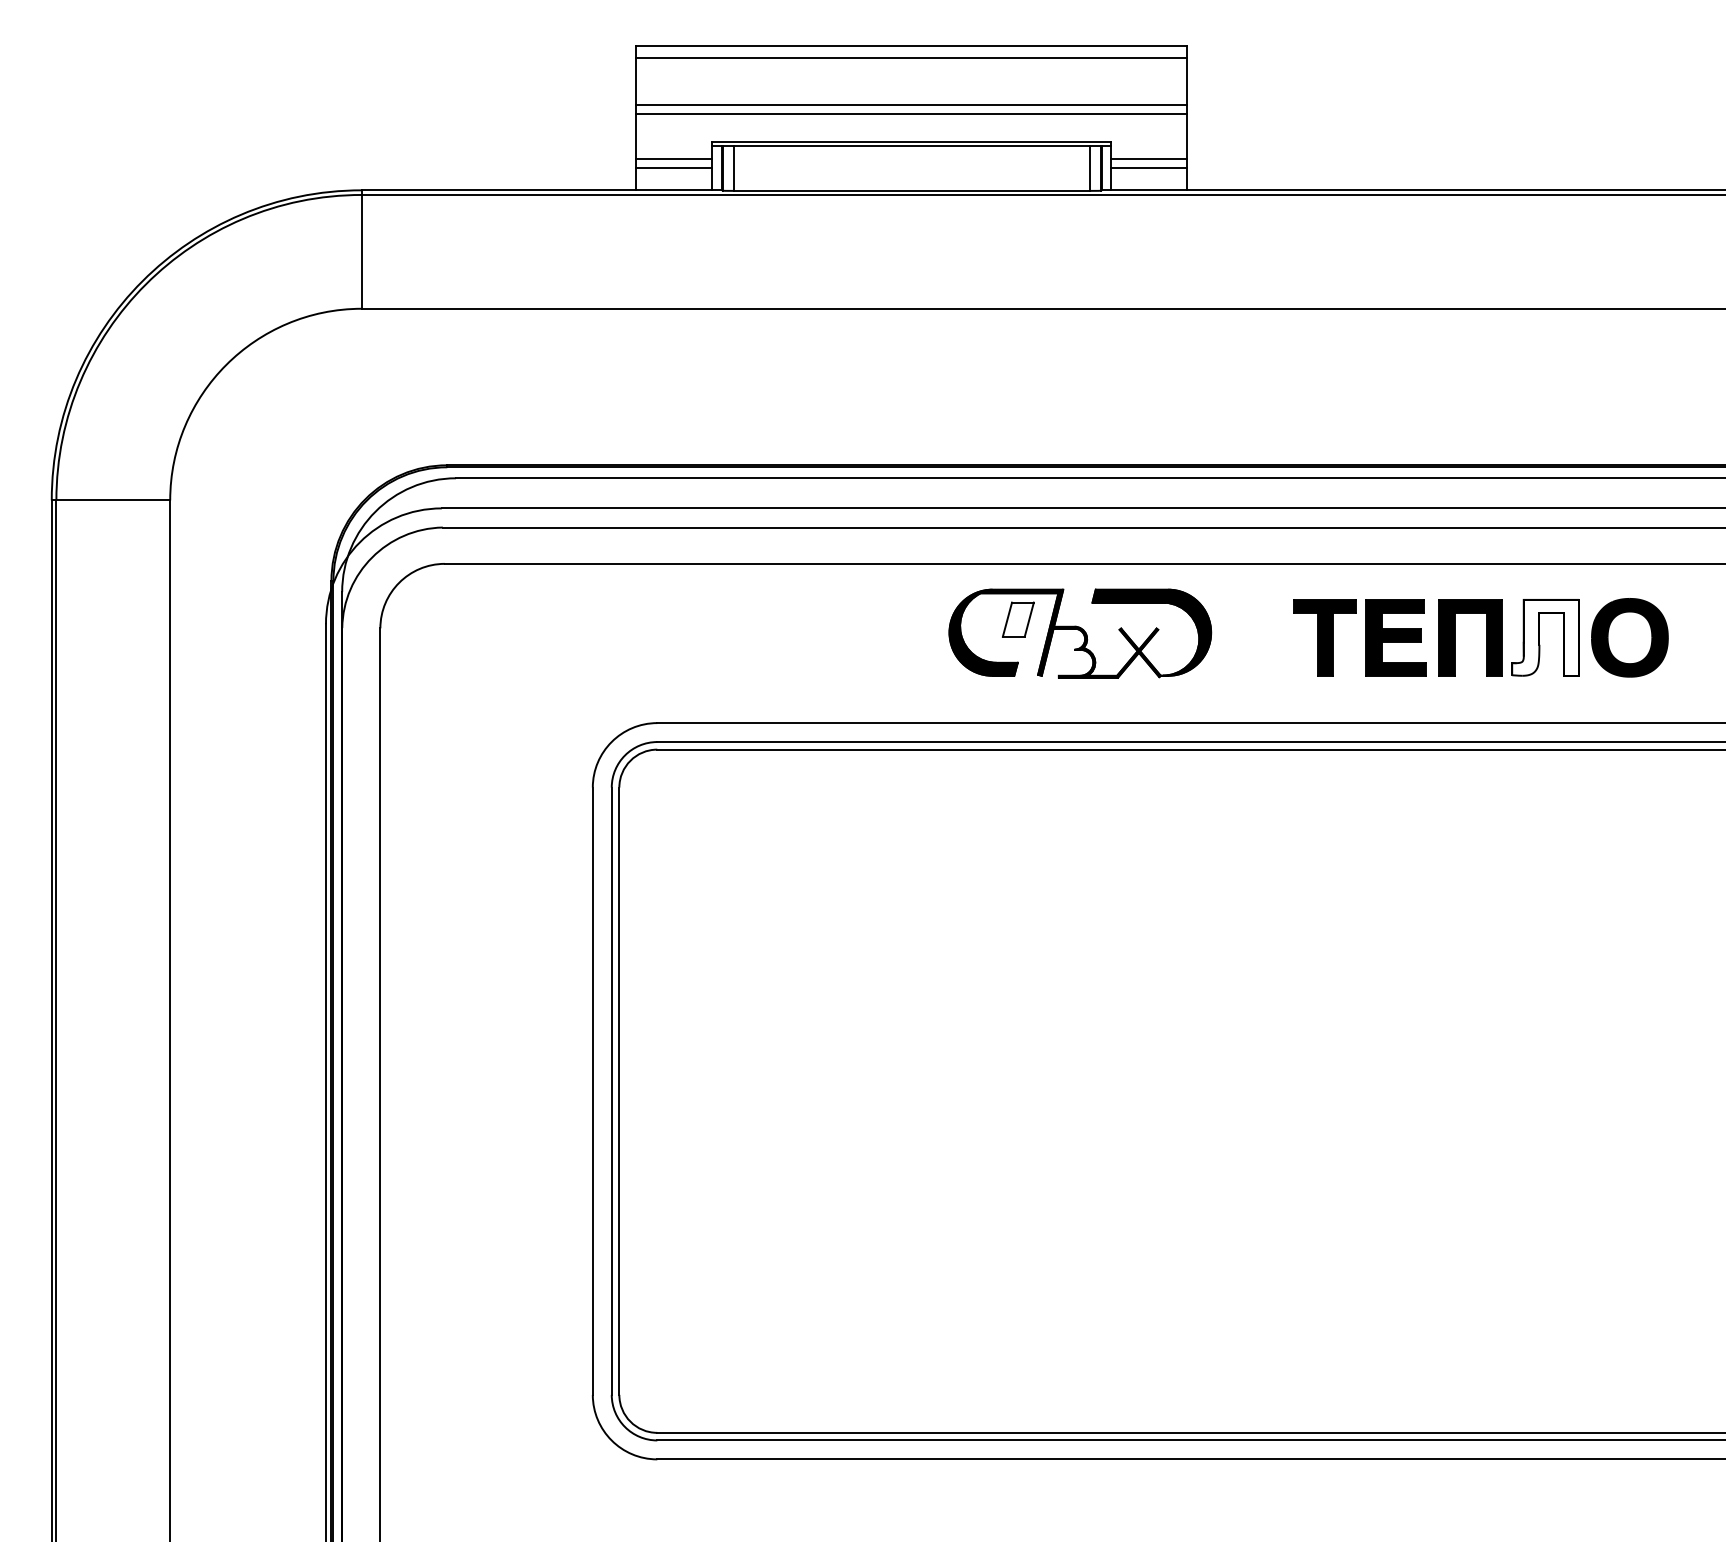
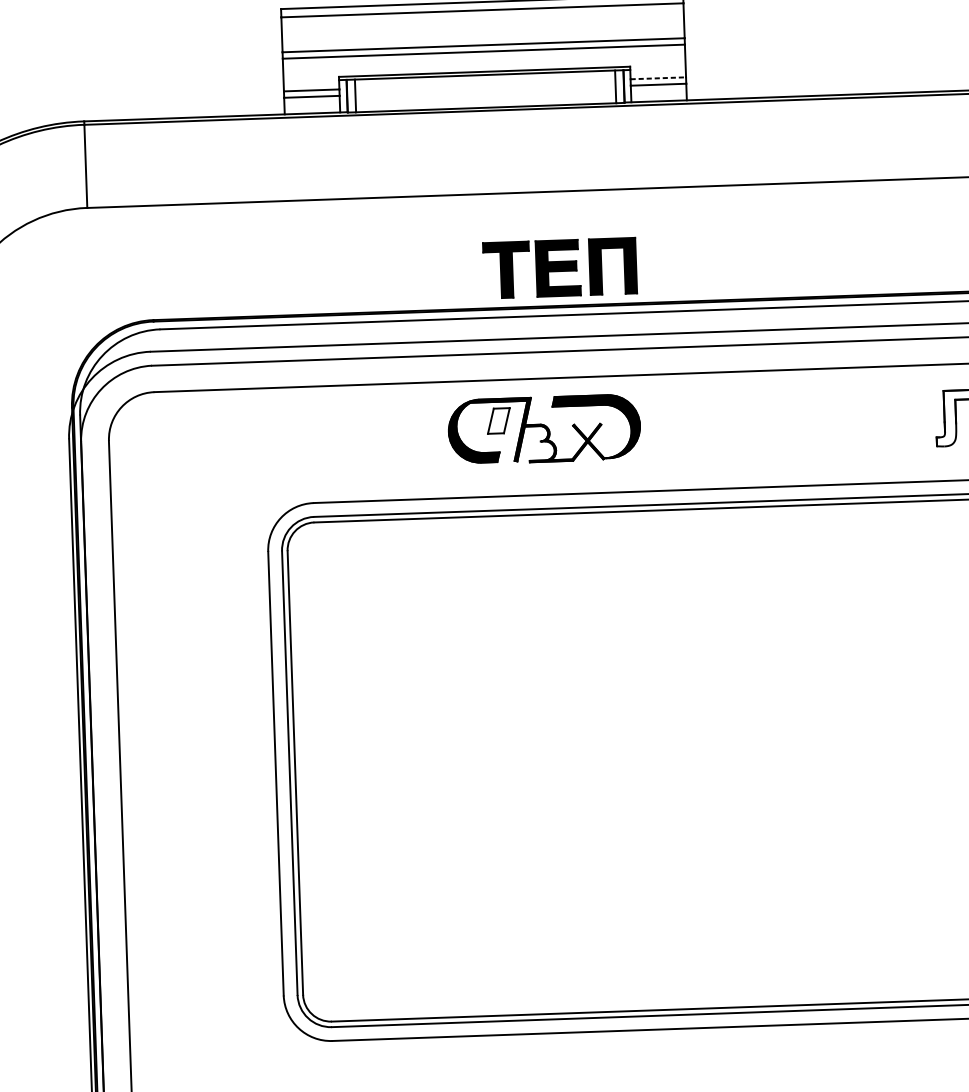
line: (1148, 158) -> (658, 78), solid -> dashed
part: (1080, 633) -> (544, 429), moved
part: (1397, 637) -> (559, 268), moved

